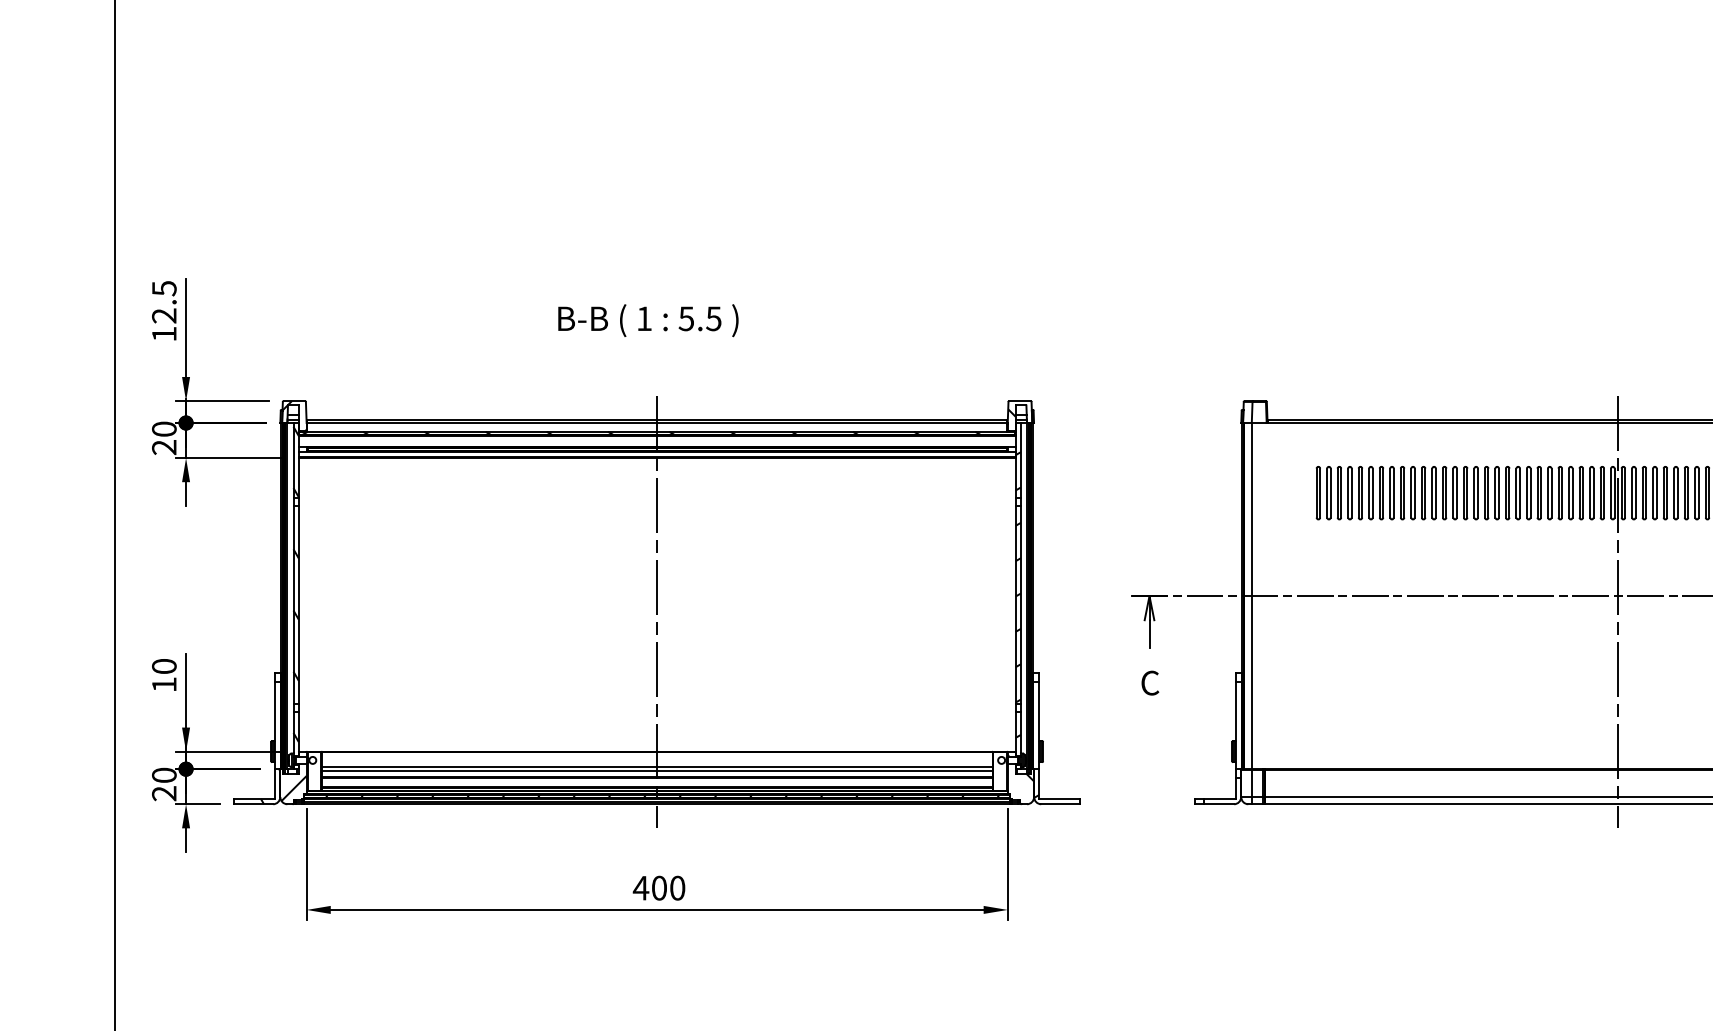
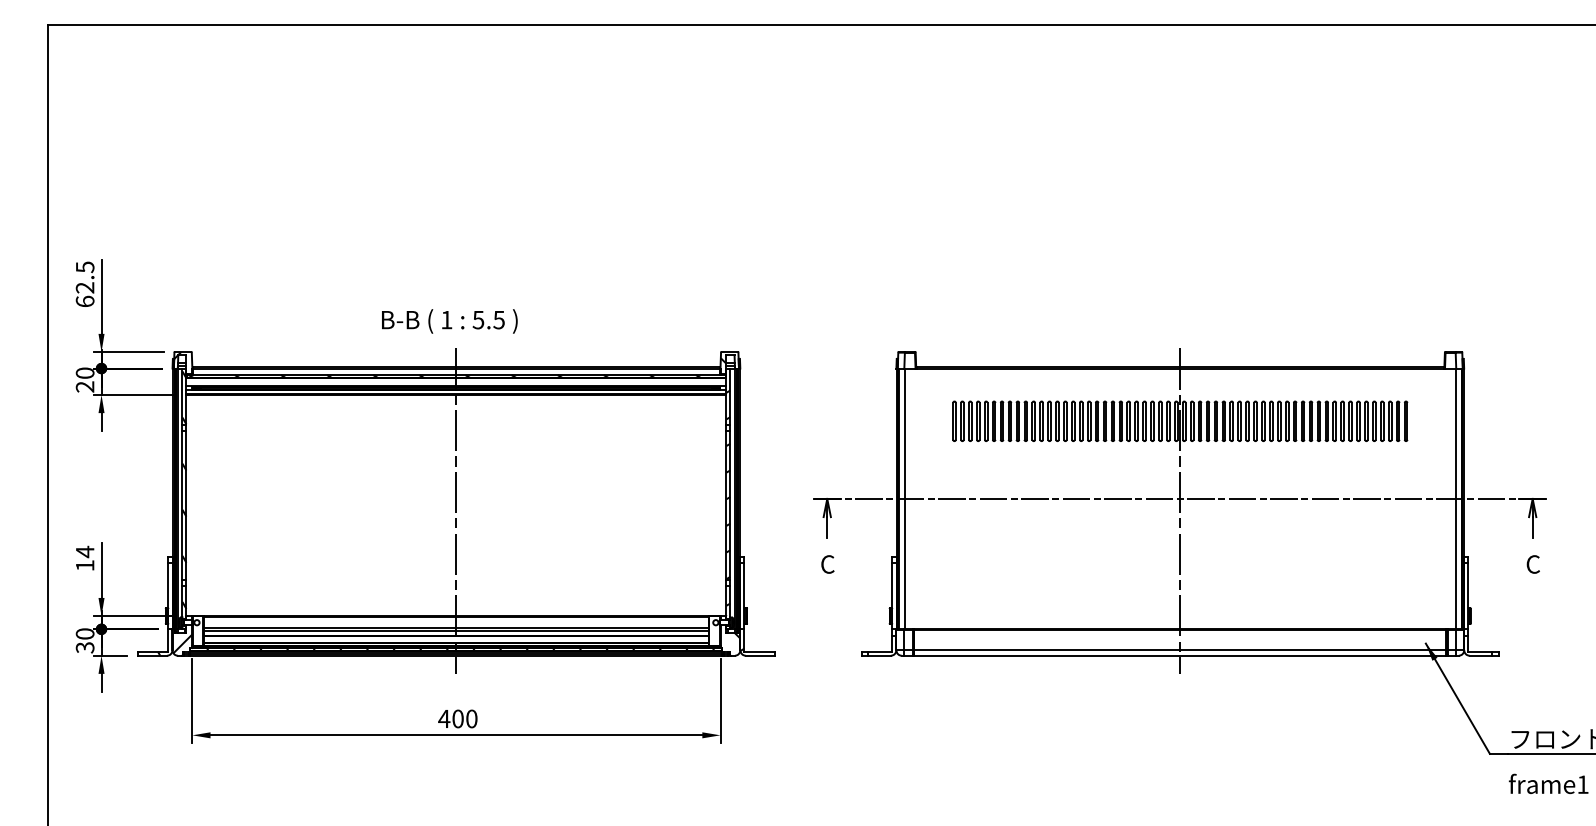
text: (648, 320) -> (449, 321), moved
text: (163, 332) -> (84, 300), 12.5 -> 62.5
text: (163, 665) -> (84, 551), 10 -> 14
text: (164, 793) -> (85, 647), 20 -> 30

